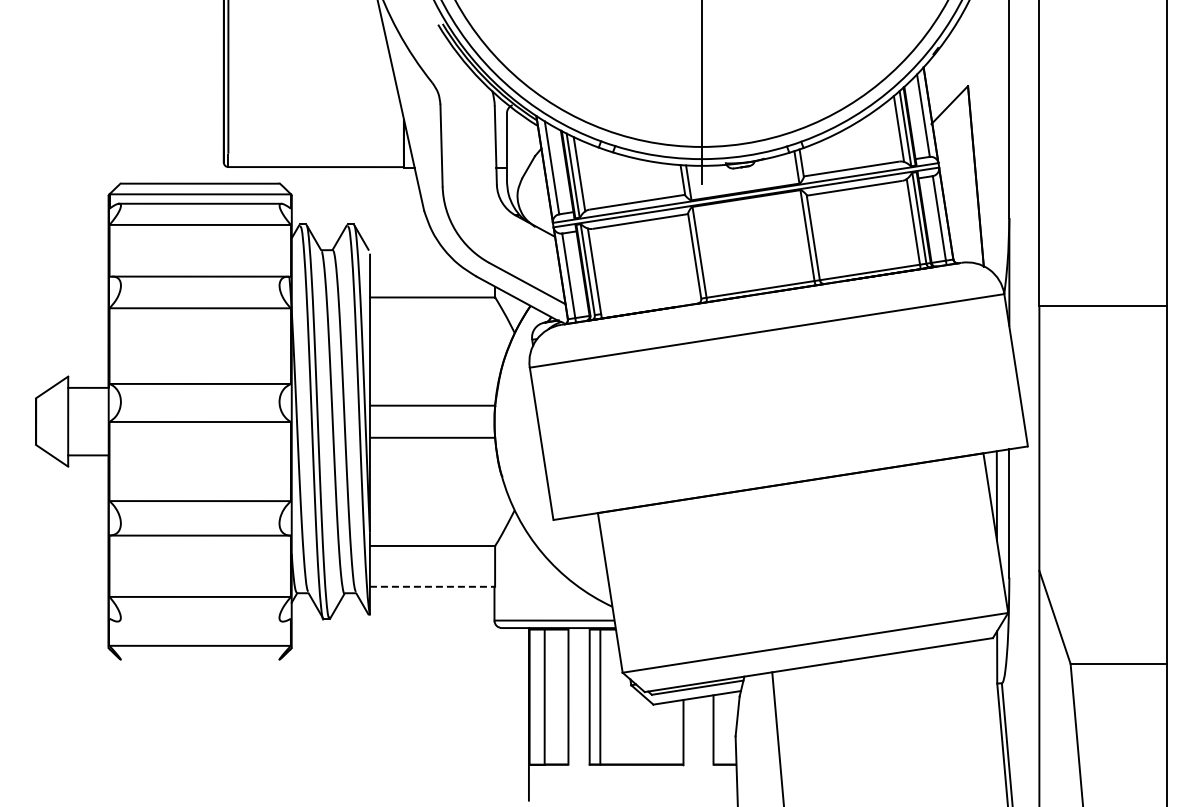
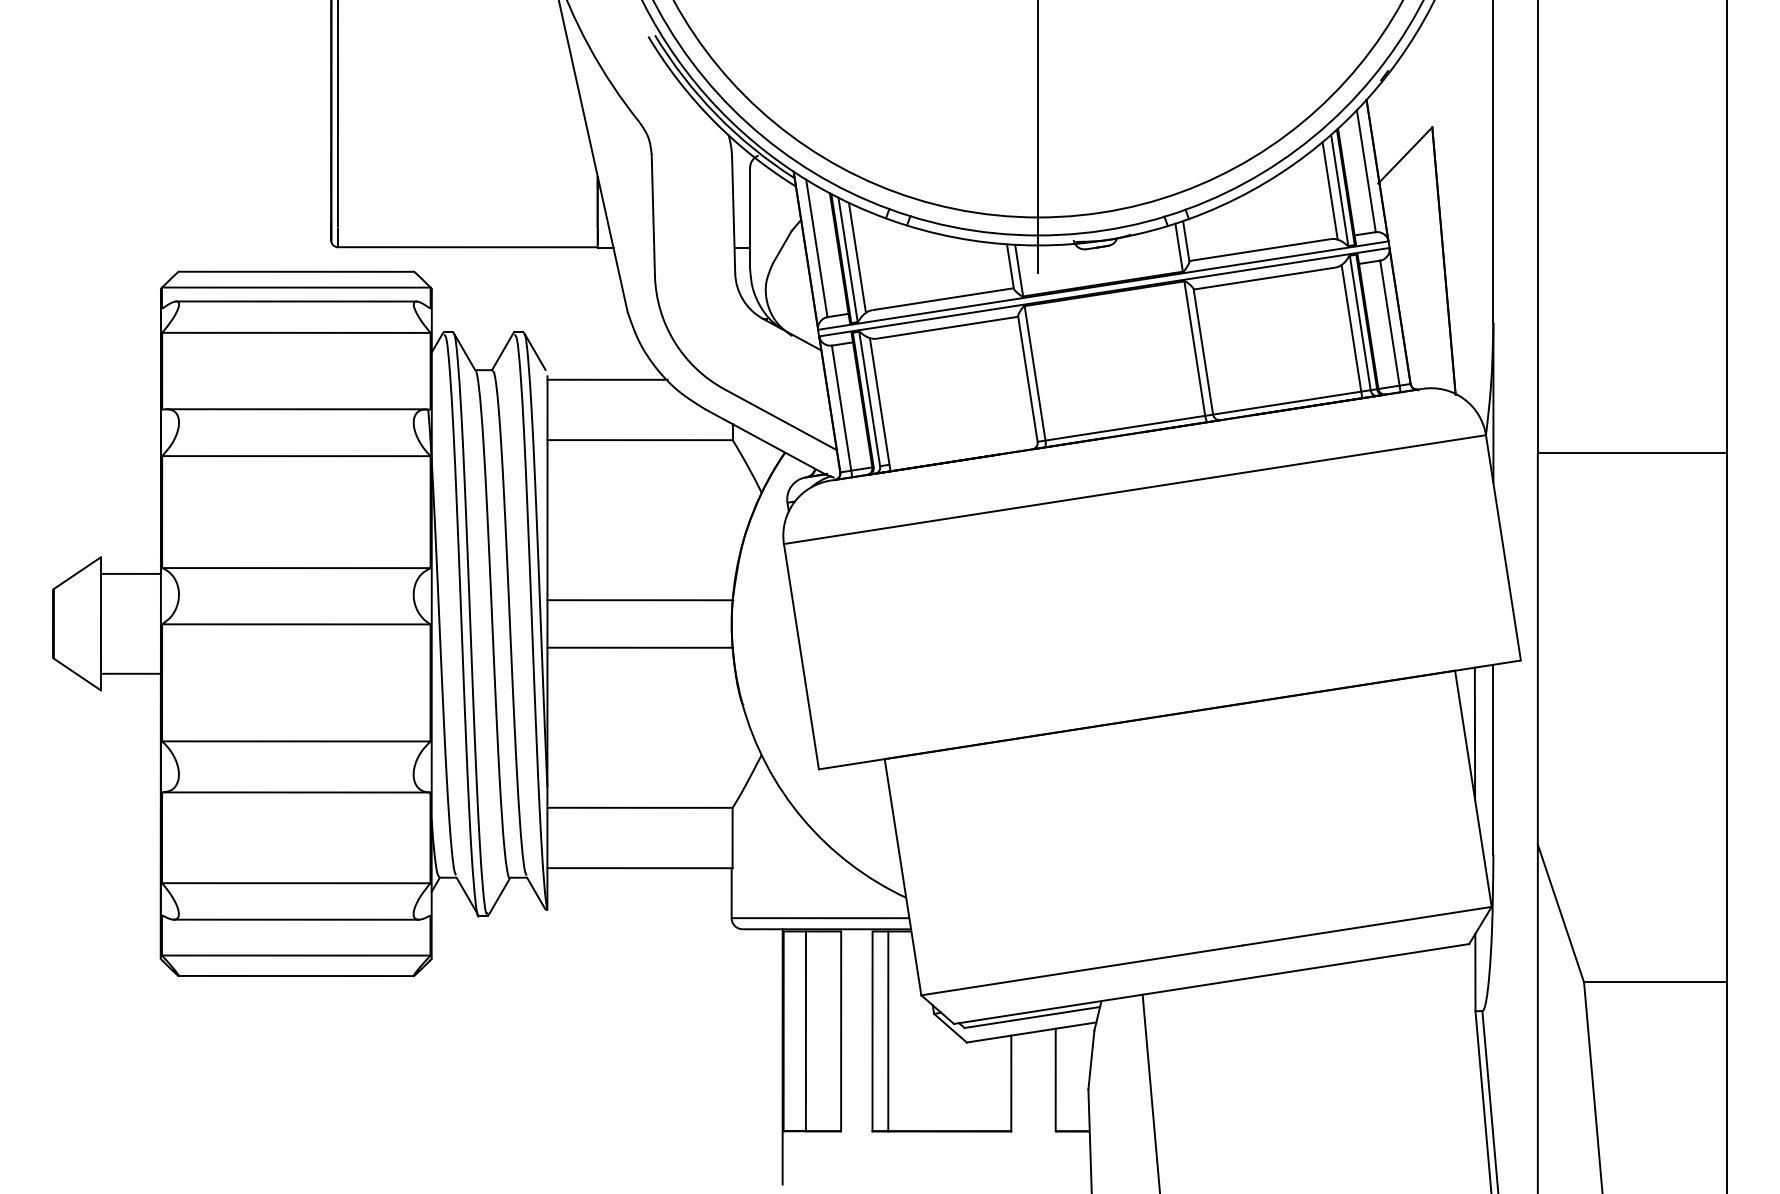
line: (410, 256) -> (607, 379), added
line: (432, 586) -> (639, 867), dashed -> solid
line: (199, 621) -> (295, 919), added
line: (199, 659) -> (295, 975), added

